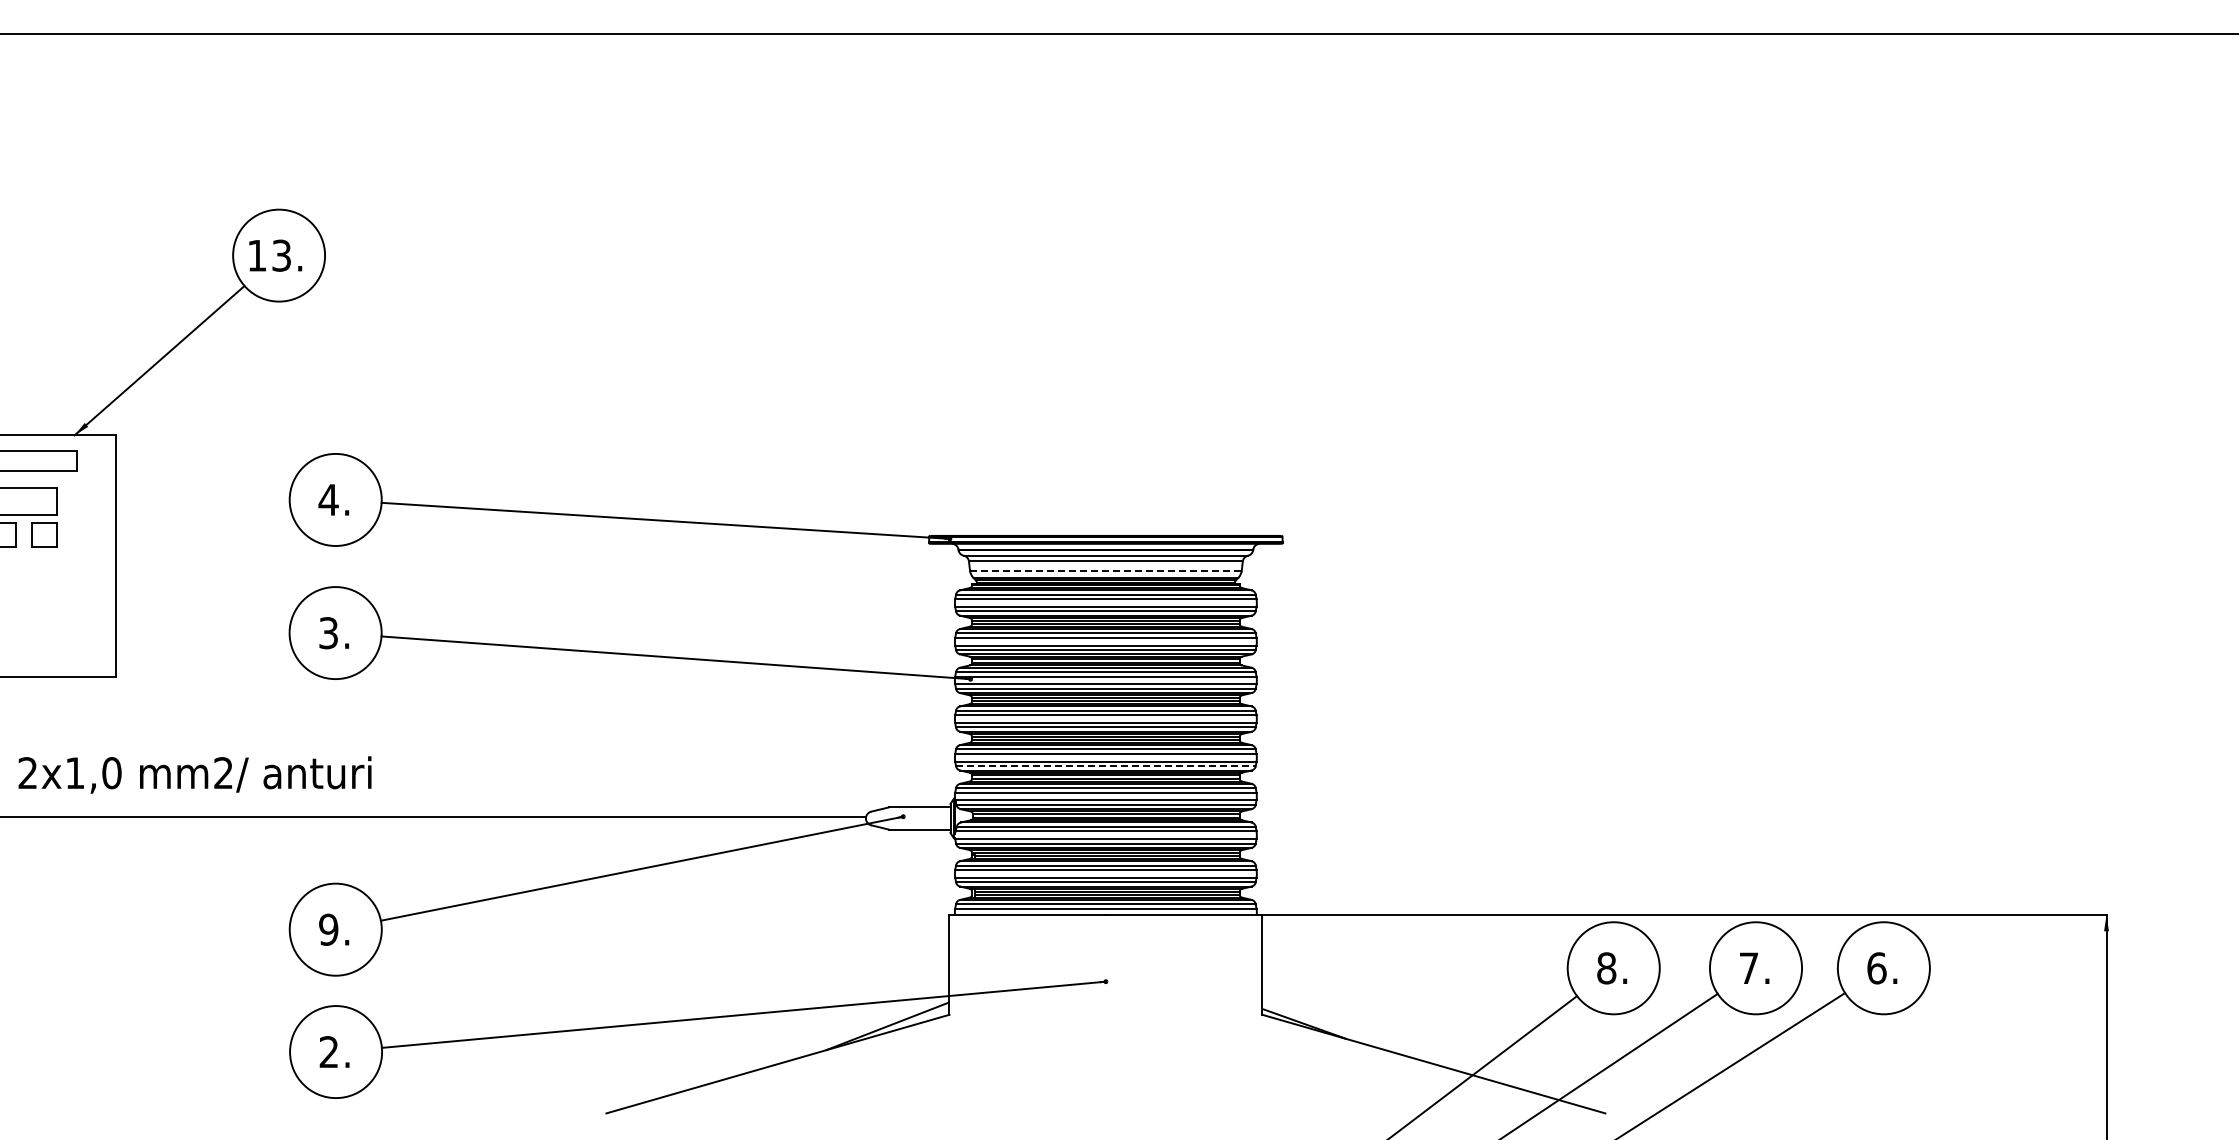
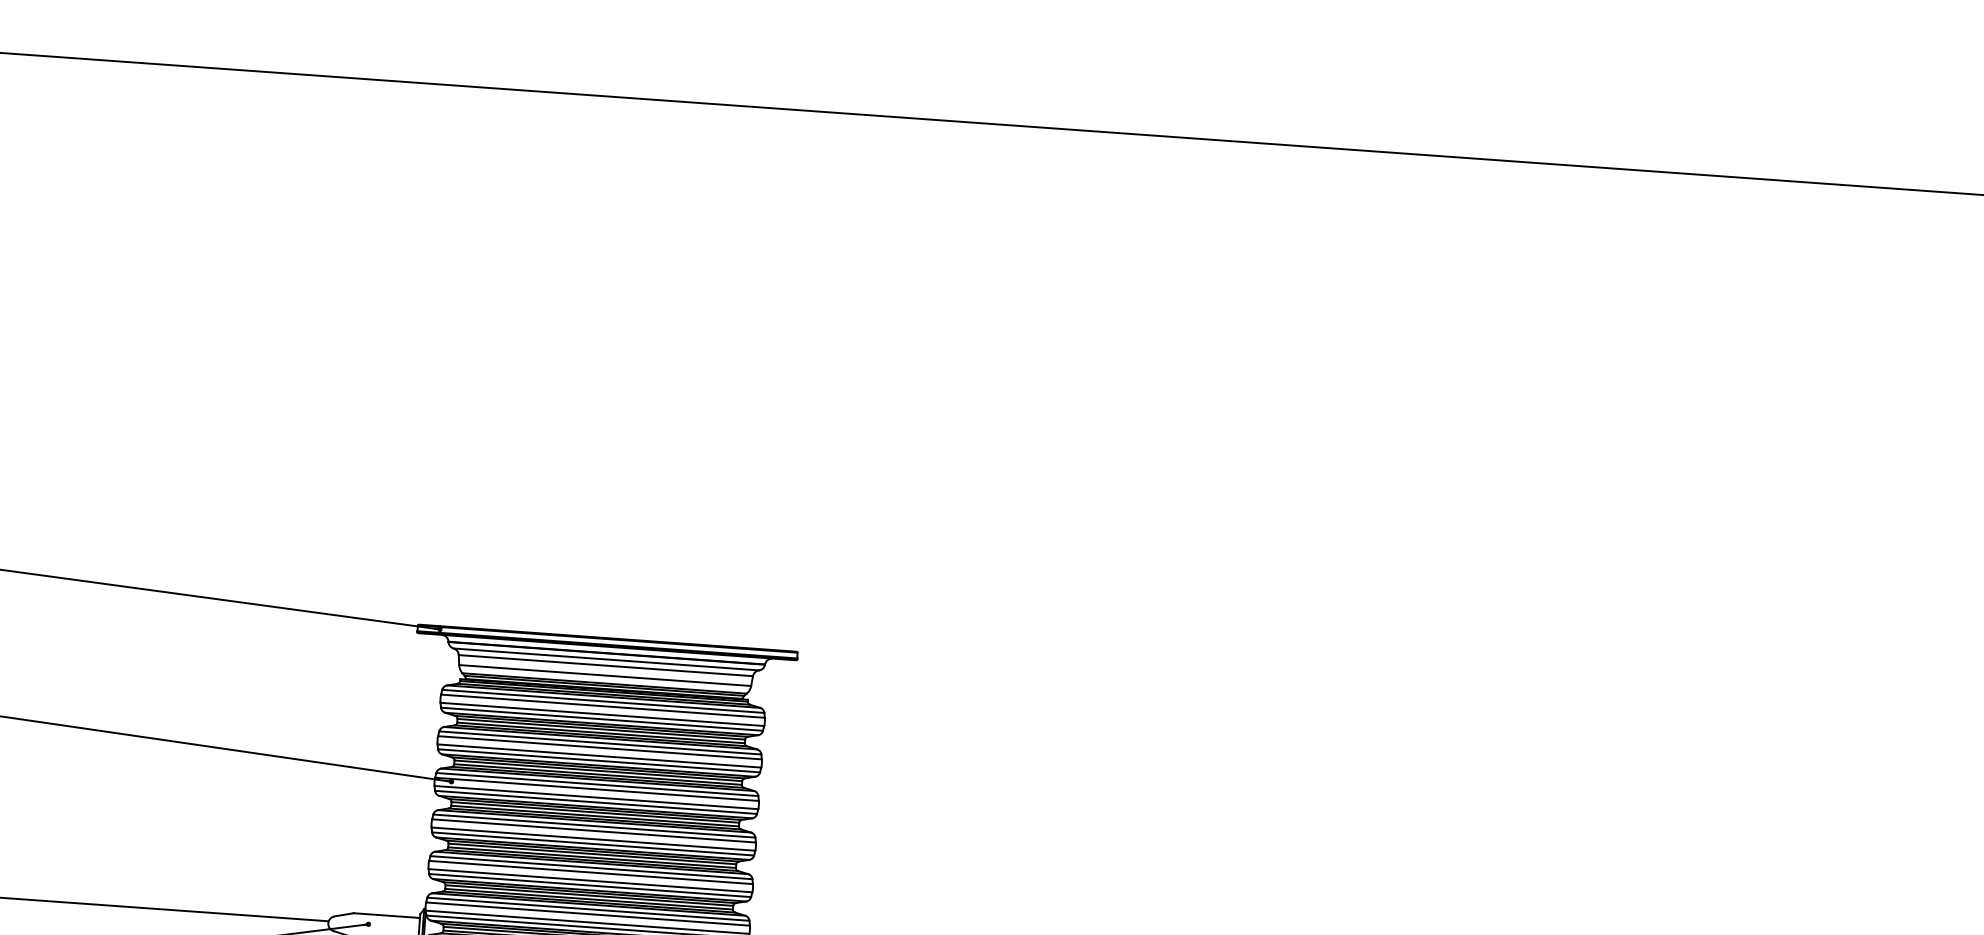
line: (1105, 570) -> (604, 675), dashed -> solid
line: (1105, 766) -> (589, 885), dashed -> solid

